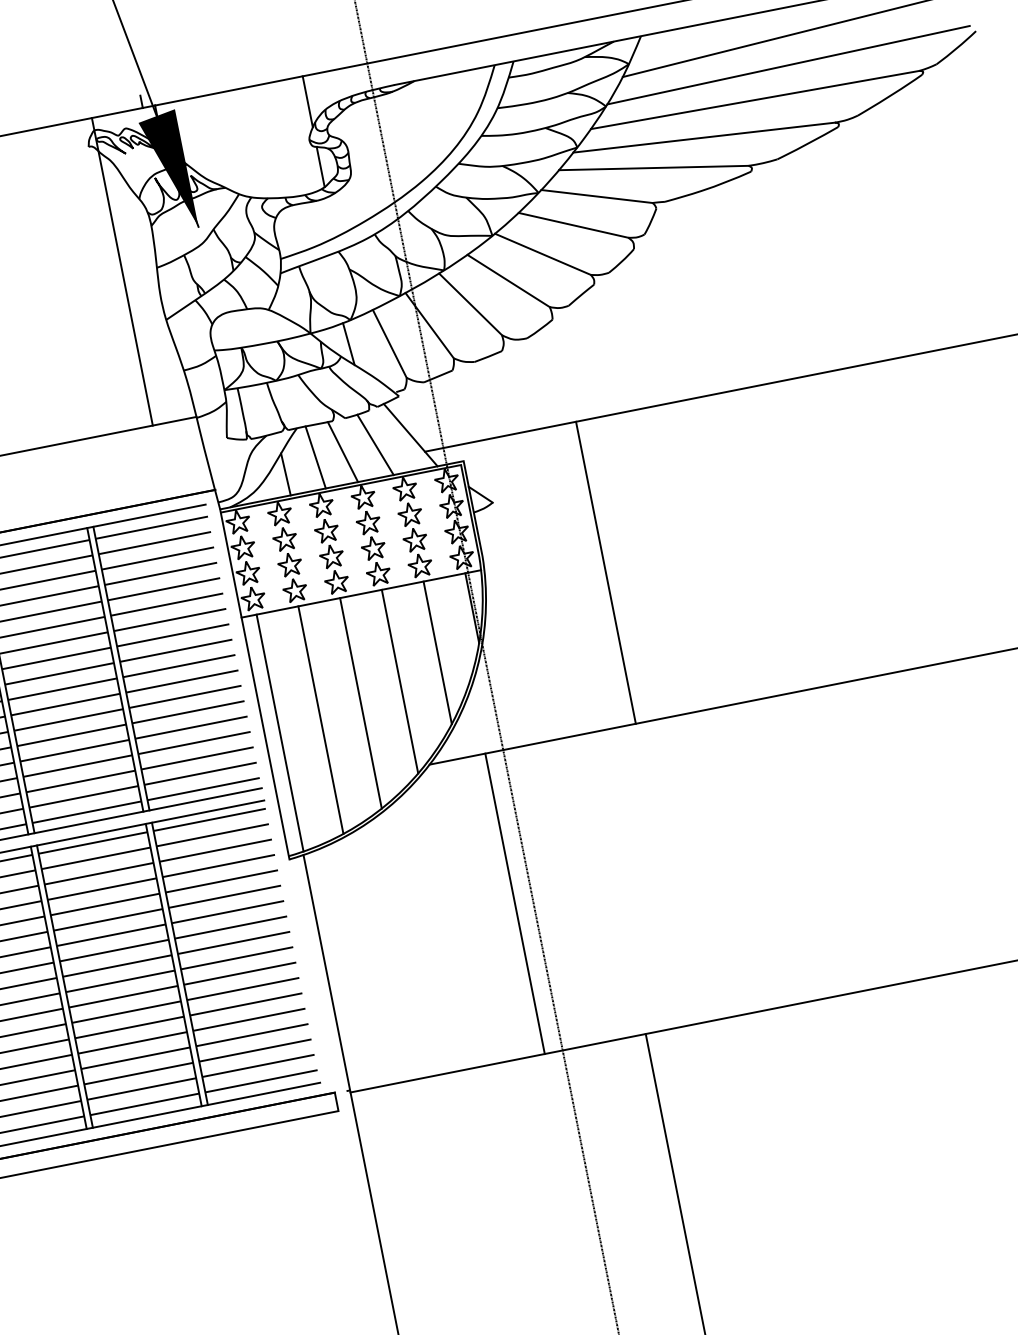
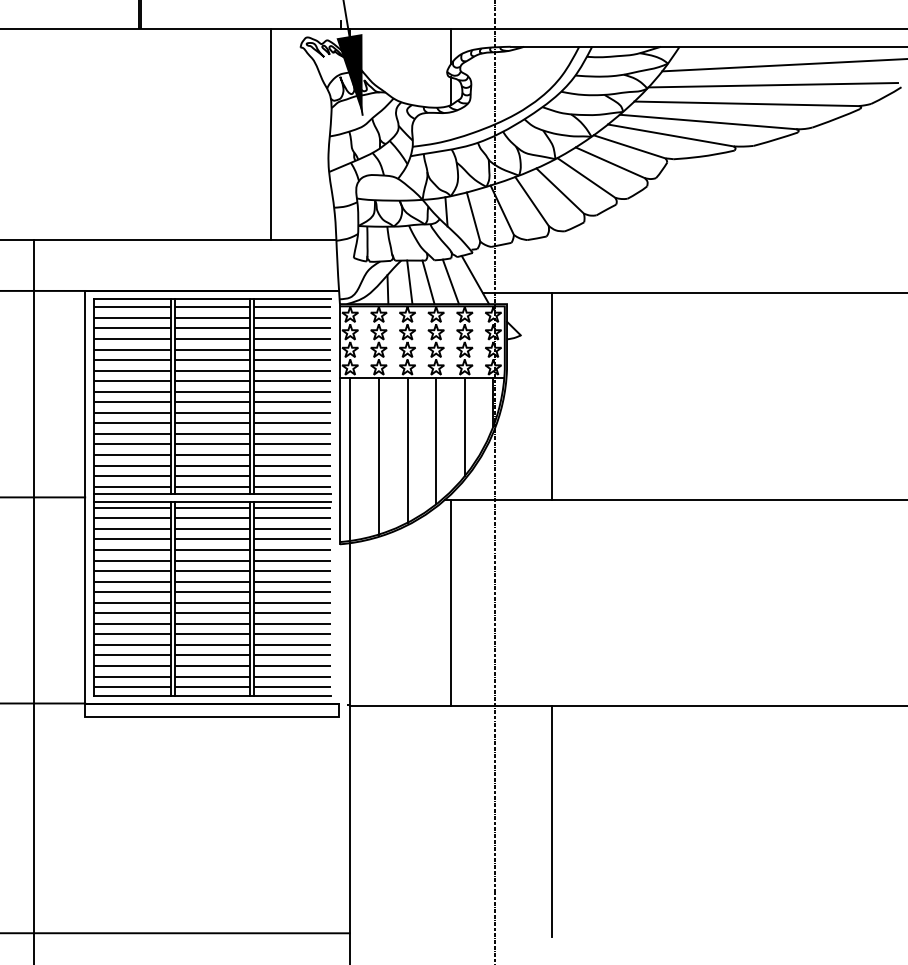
line: (122, 271) -> (271, 134), moved
line: (606, 572) -> (552, 396), moved
line: (515, 904) -> (451, 603), moved

